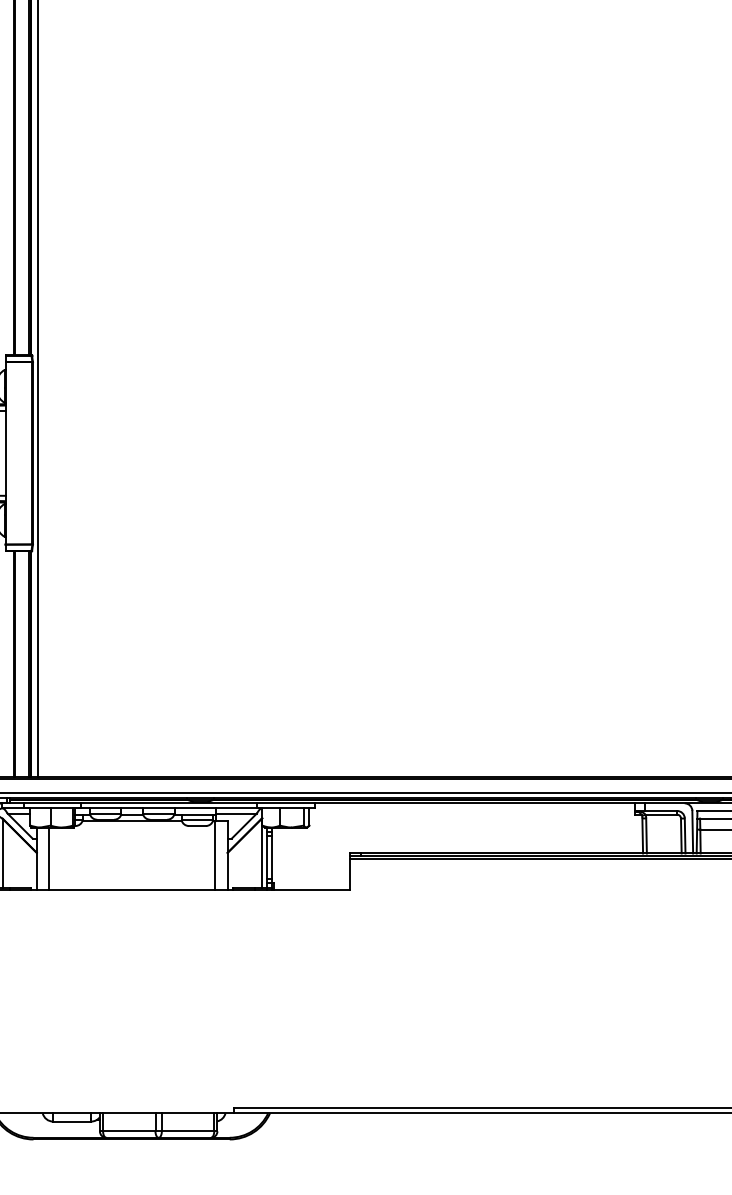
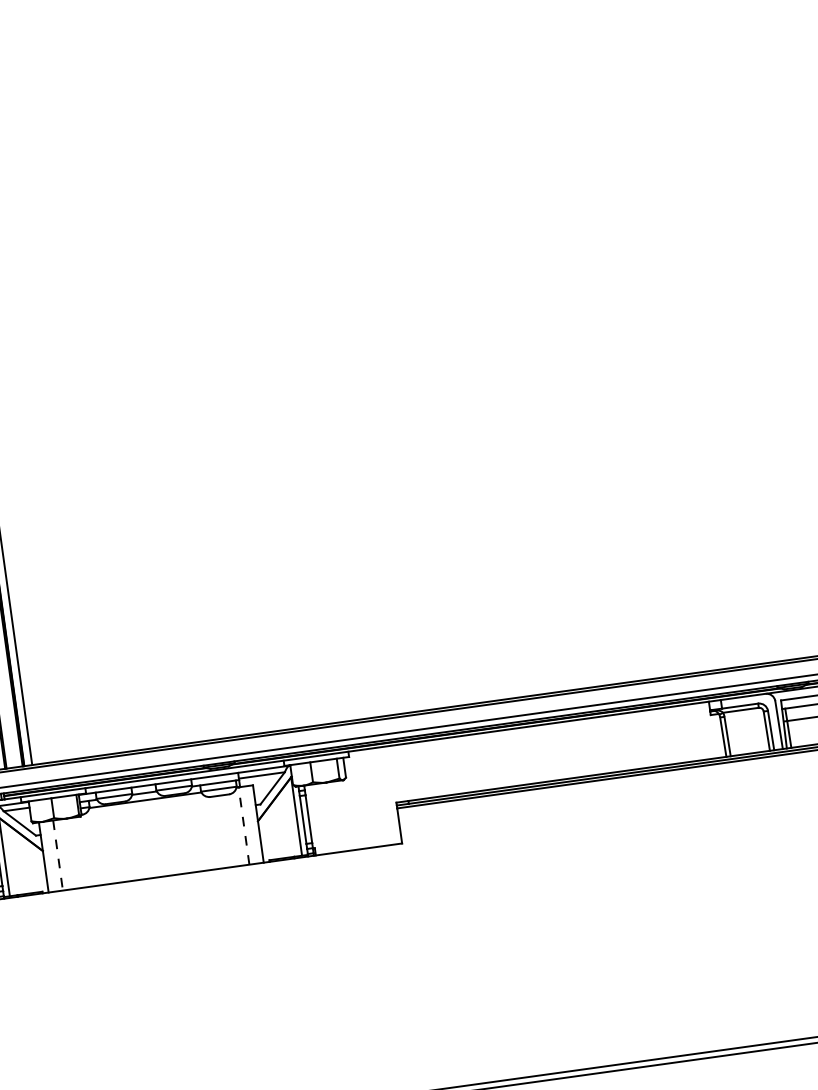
line: (214, 854) -> (243, 825), solid -> dashed
line: (49, 859) -> (58, 856), solid -> dashed

